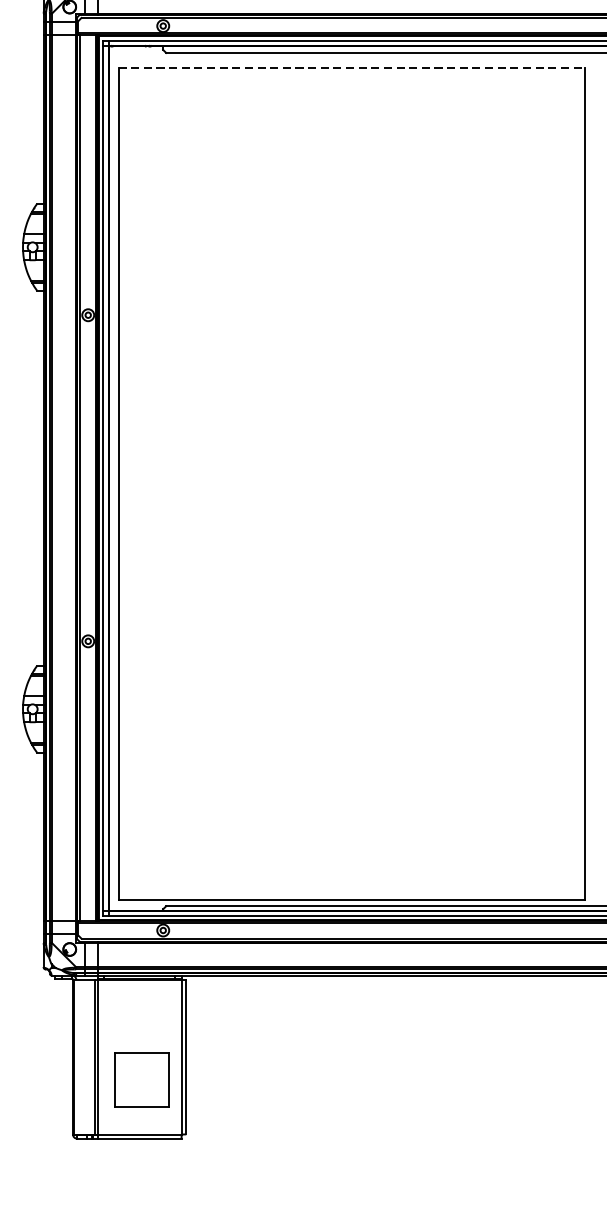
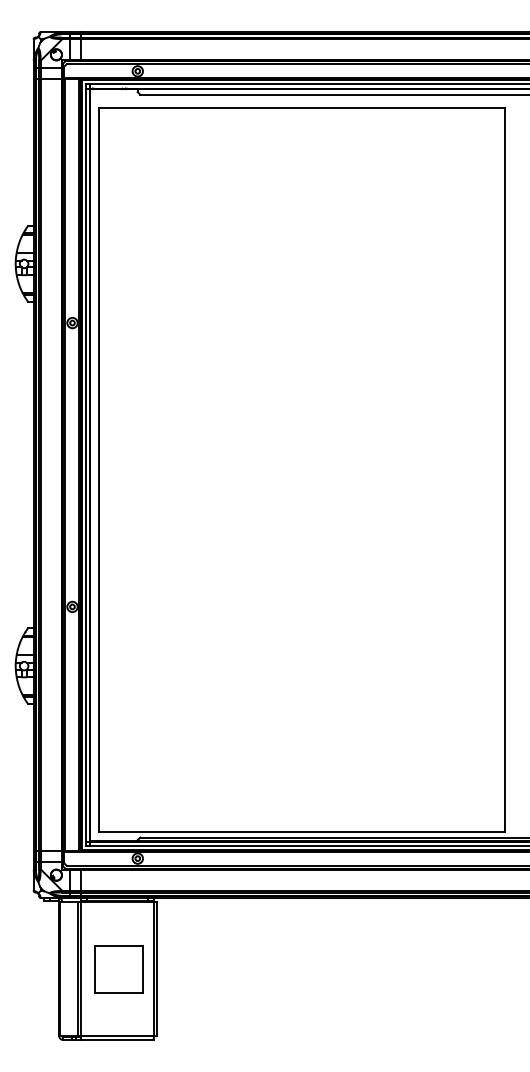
line: (351, 68) -> (301, 108), dashed -> solid
part: (141, 1079) -> (118, 969), moved

